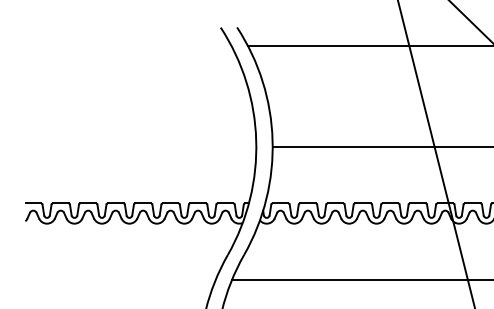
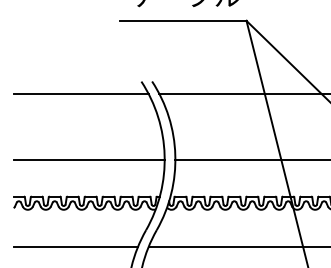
line: (127, 45) -> (80, 93), added
line: (139, 146) -> (88, 159), added
line: (119, 279) -> (75, 246), added

